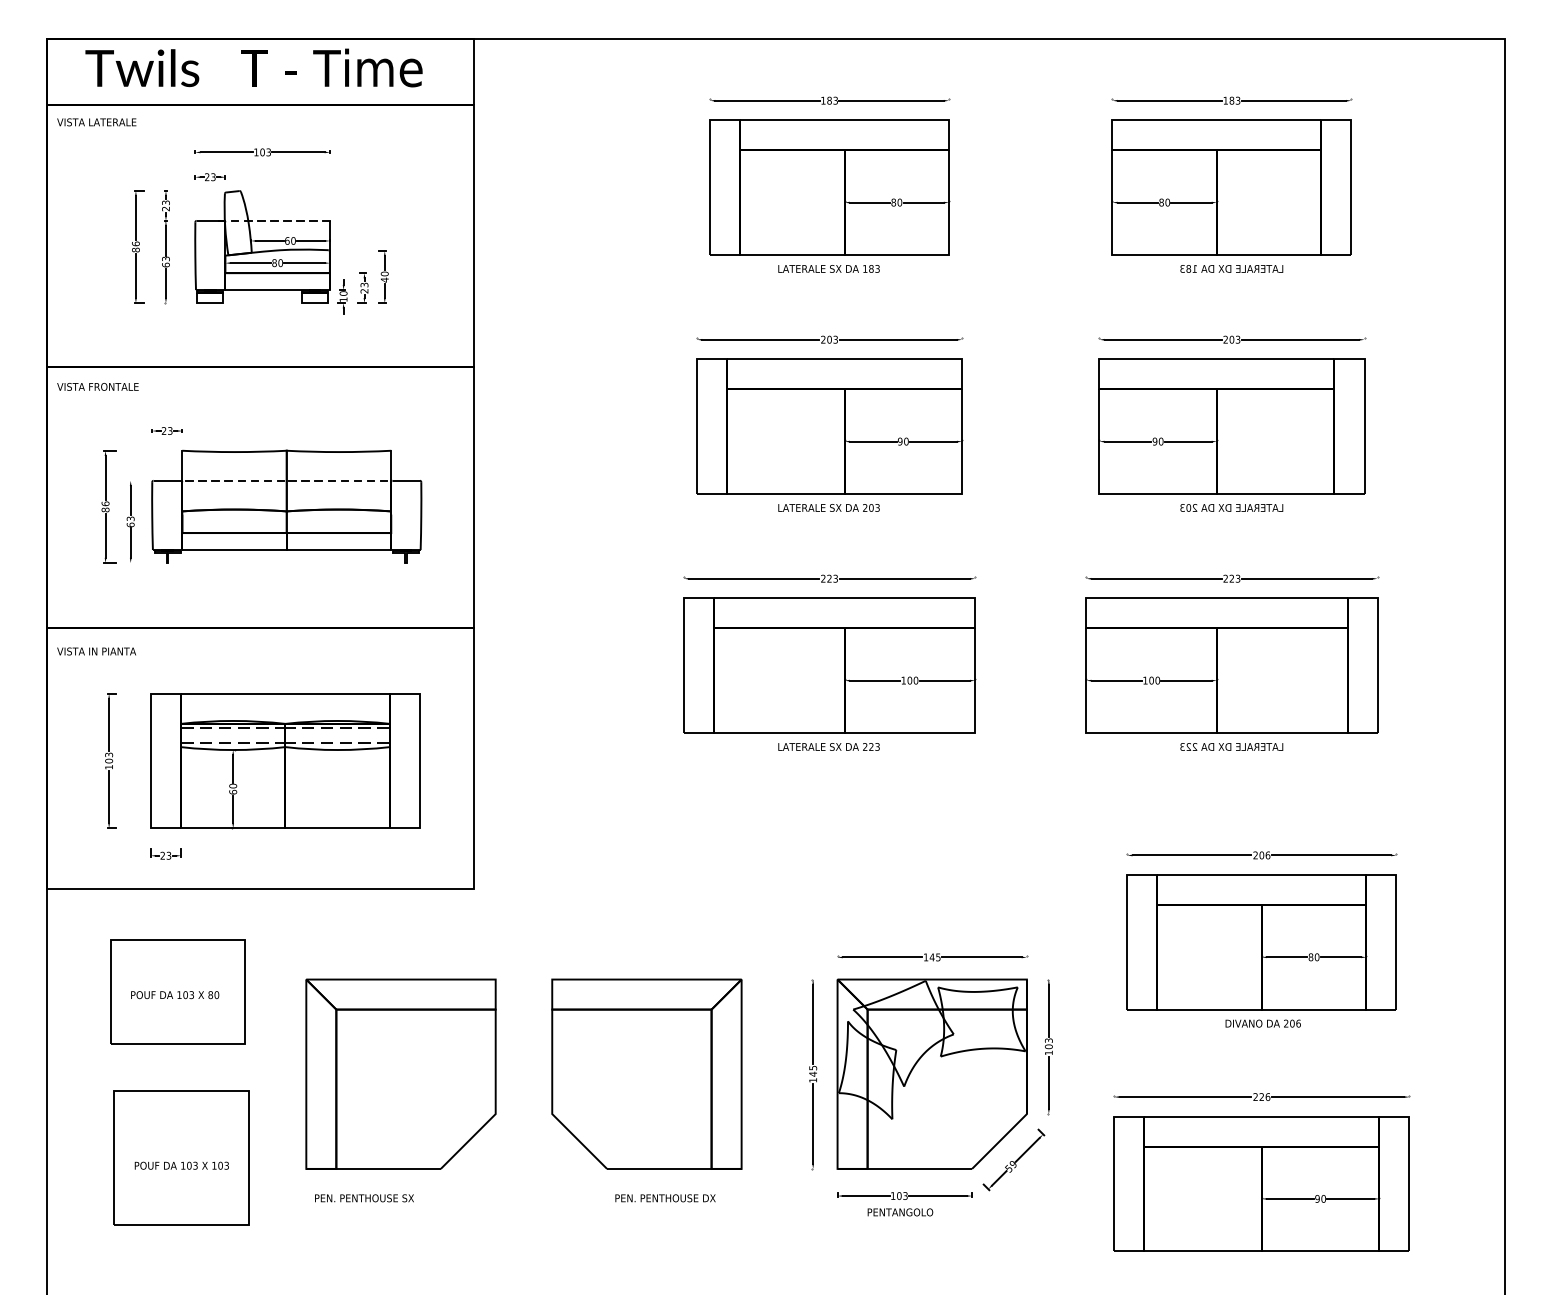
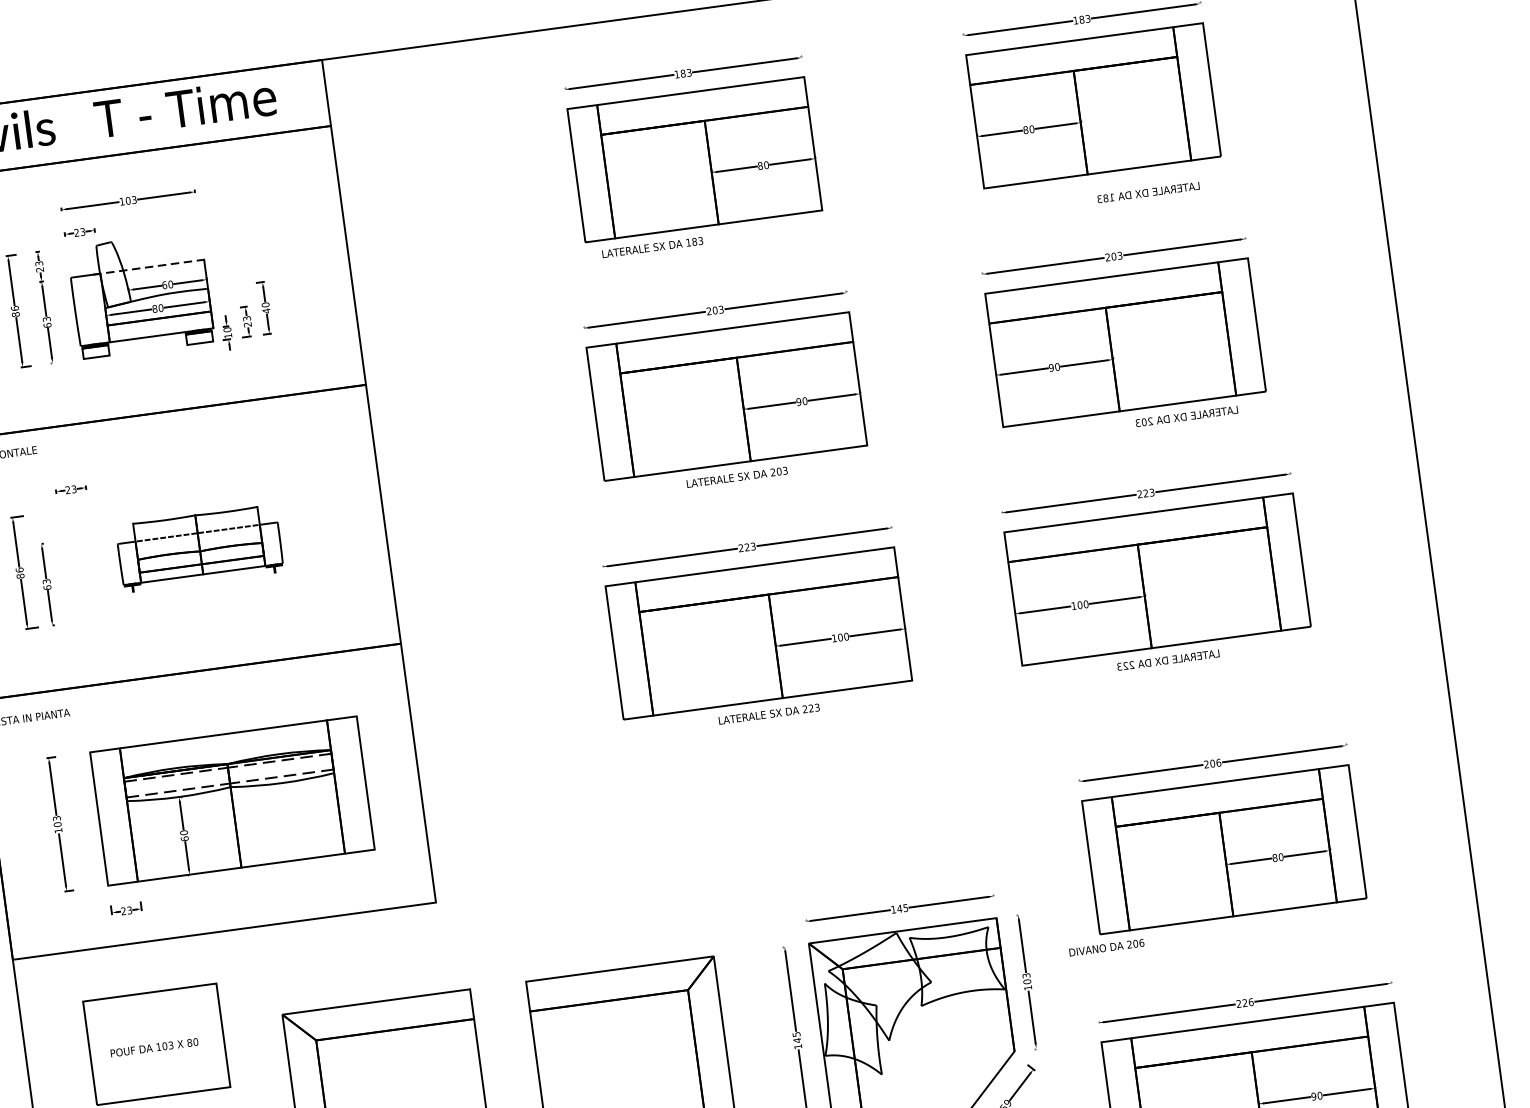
text: (828, 268) -> (652, 247), moved
text: (1231, 268) -> (1148, 192), moved
part: (286, 506) -> (199, 548), size x0.6
text: (1231, 507) -> (1186, 416), moved
text: (1262, 1023) -> (1106, 947), moved

